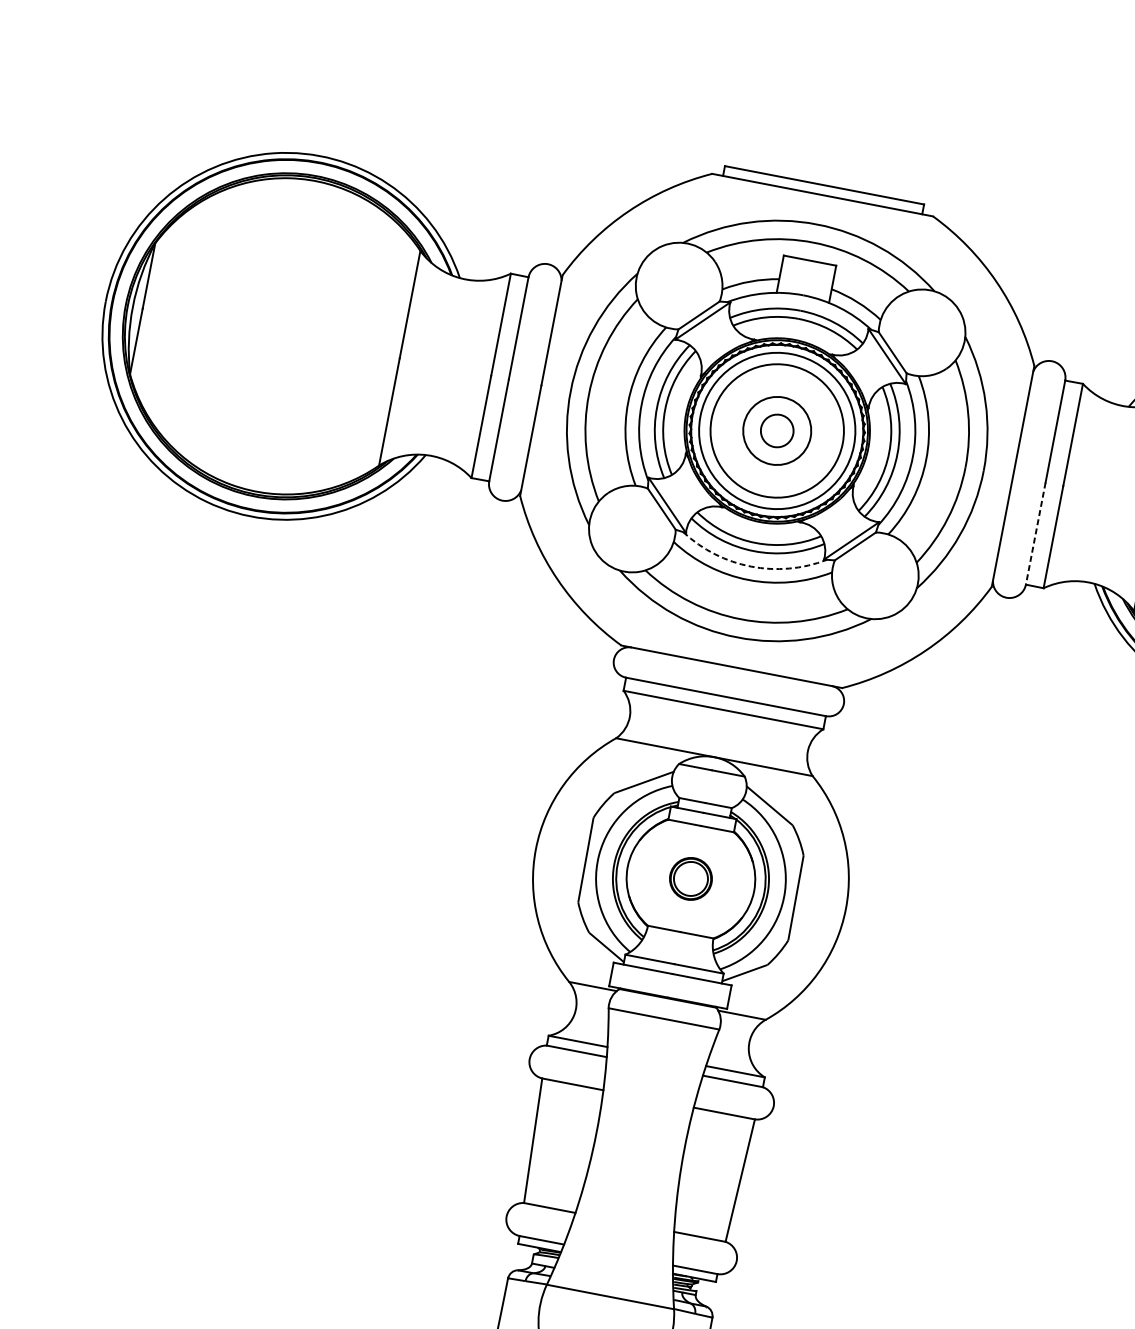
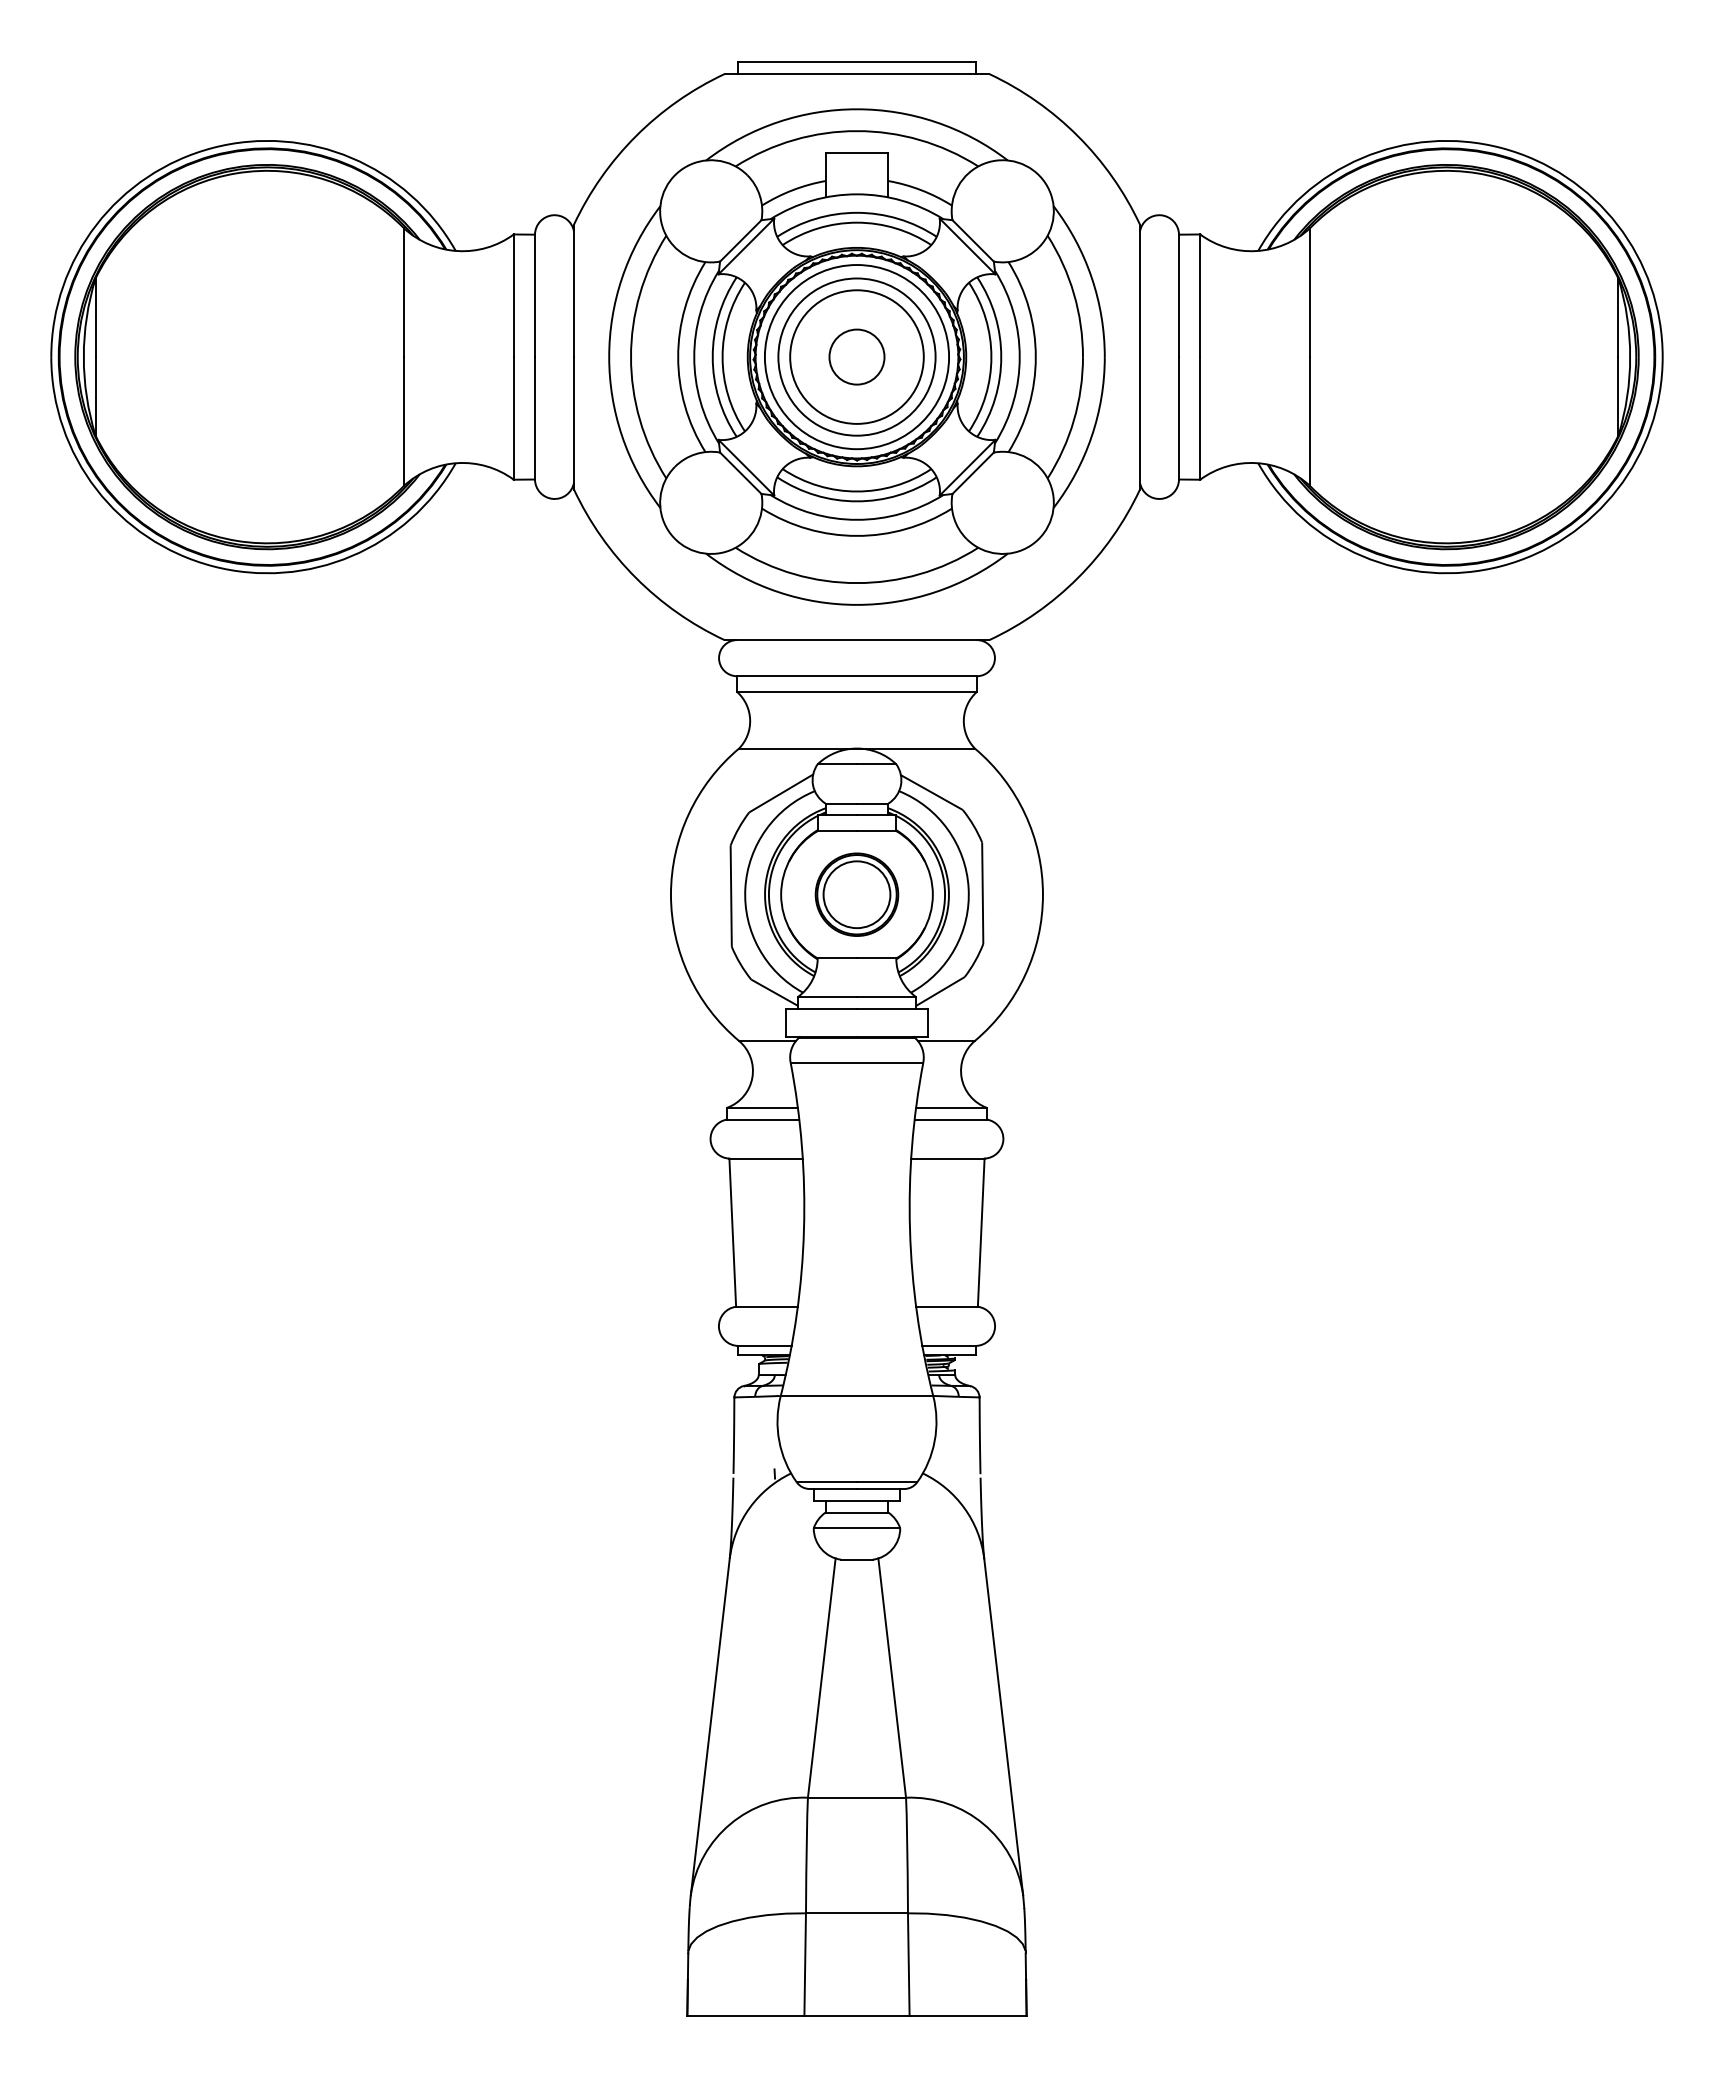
circle: (776, 430) -> (856, 356), size x1.43
circle: (776, 430) -> (856, 356), size x1.67
line: (1036, 533) -> (1179, 418), dashed -> solid
arc: (751, 566) -> (857, 519), dashed -> solid
part: (690, 878) -> (856, 894), size x1.67

